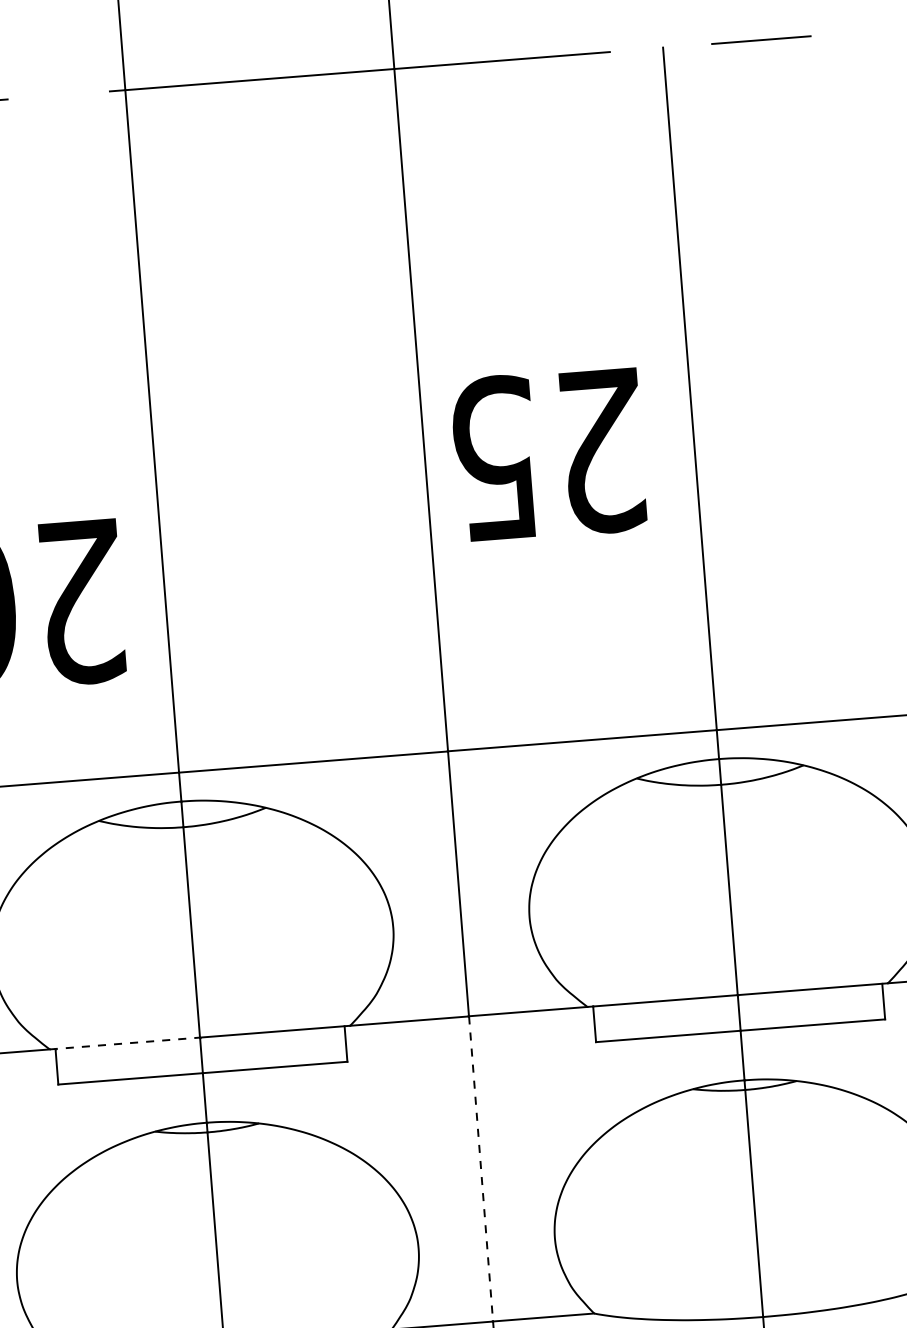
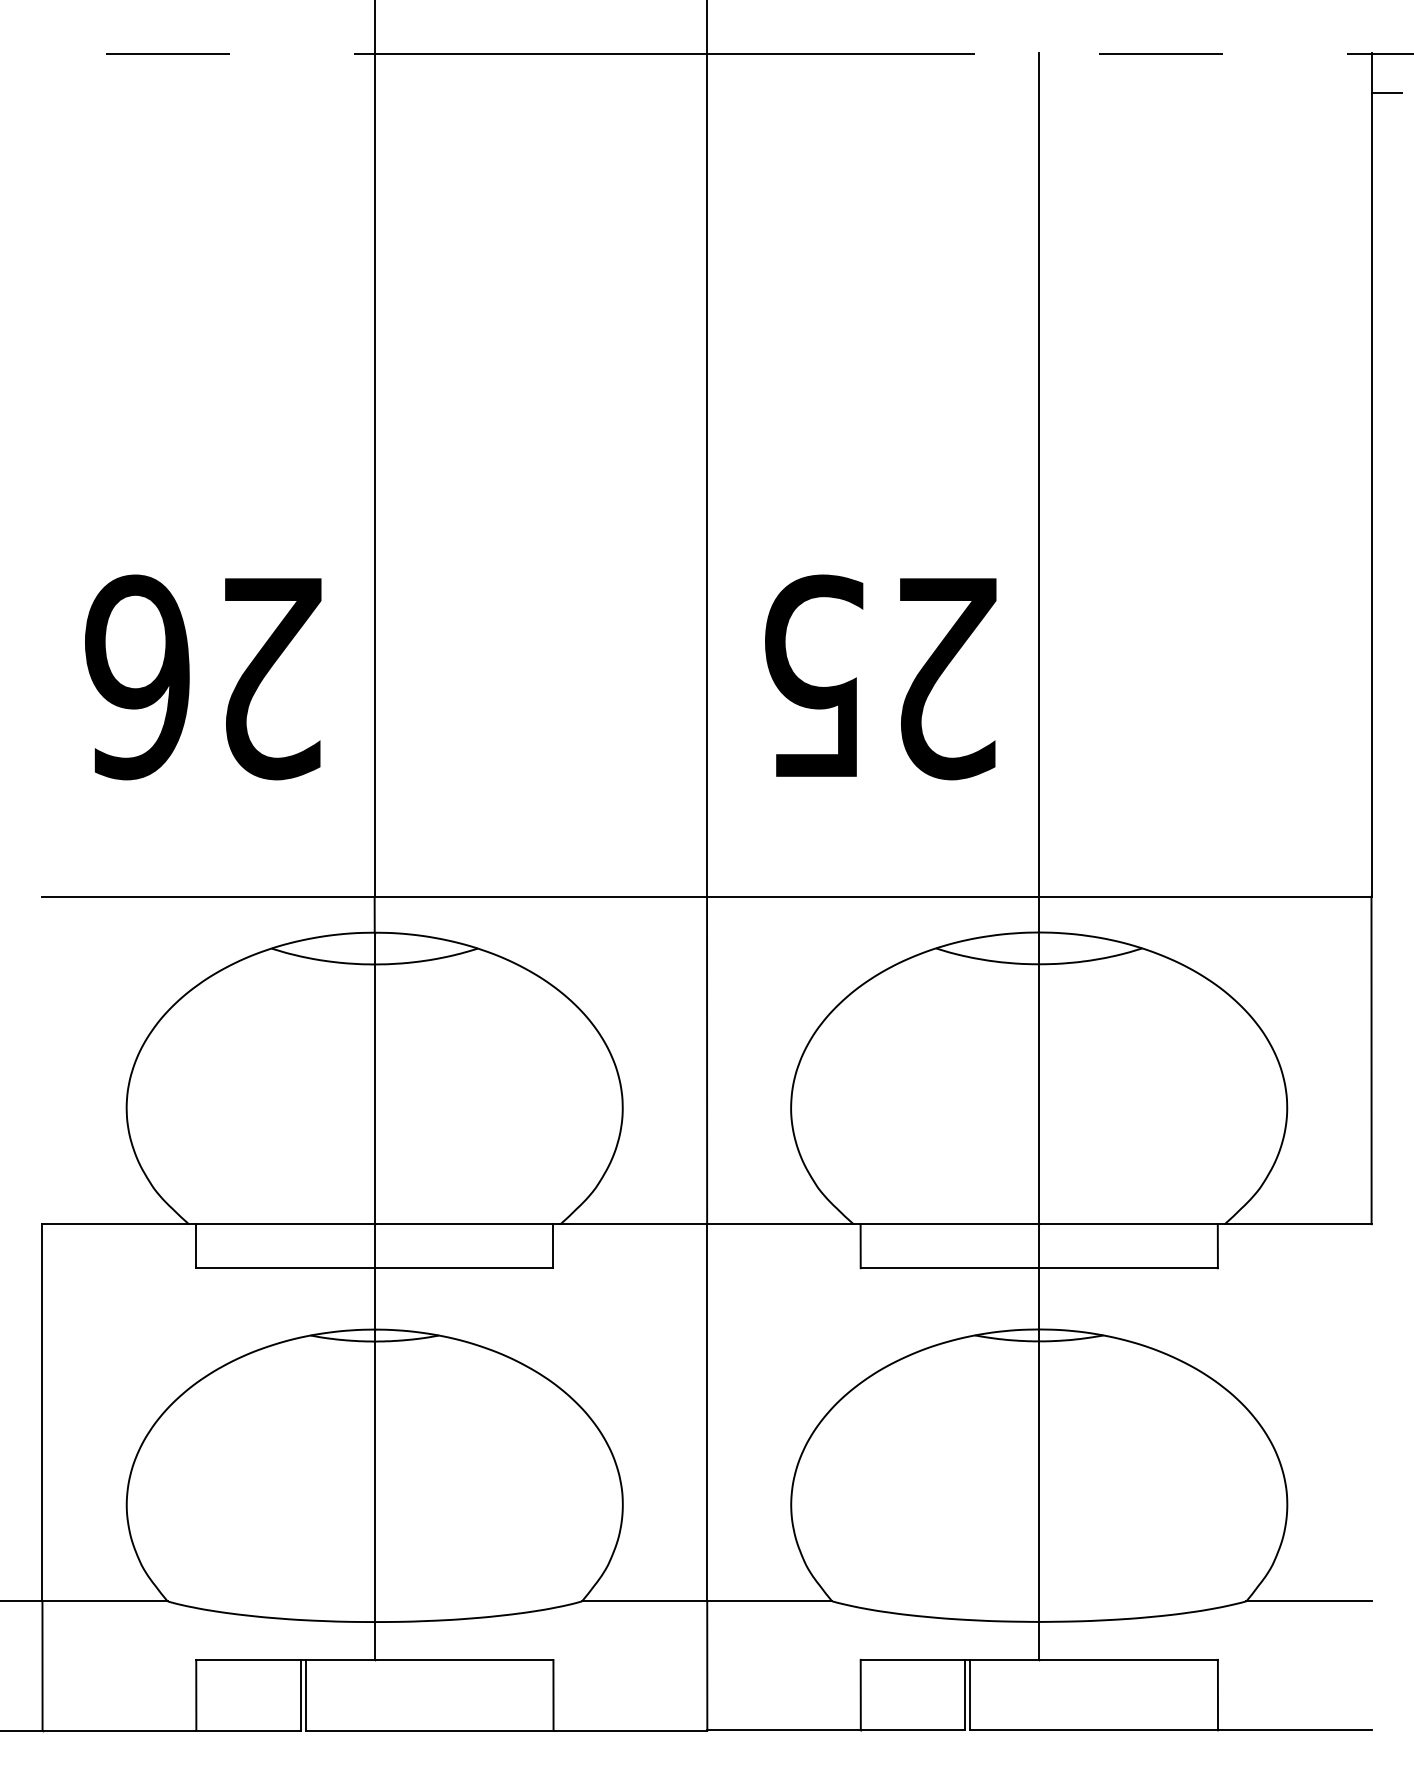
text: (548, 454) -> (880, 677), moved
line: (124, 1043) -> (281, 1224), dashed -> solid
line: (481, 1168) -> (707, 1412), dashed -> solid

